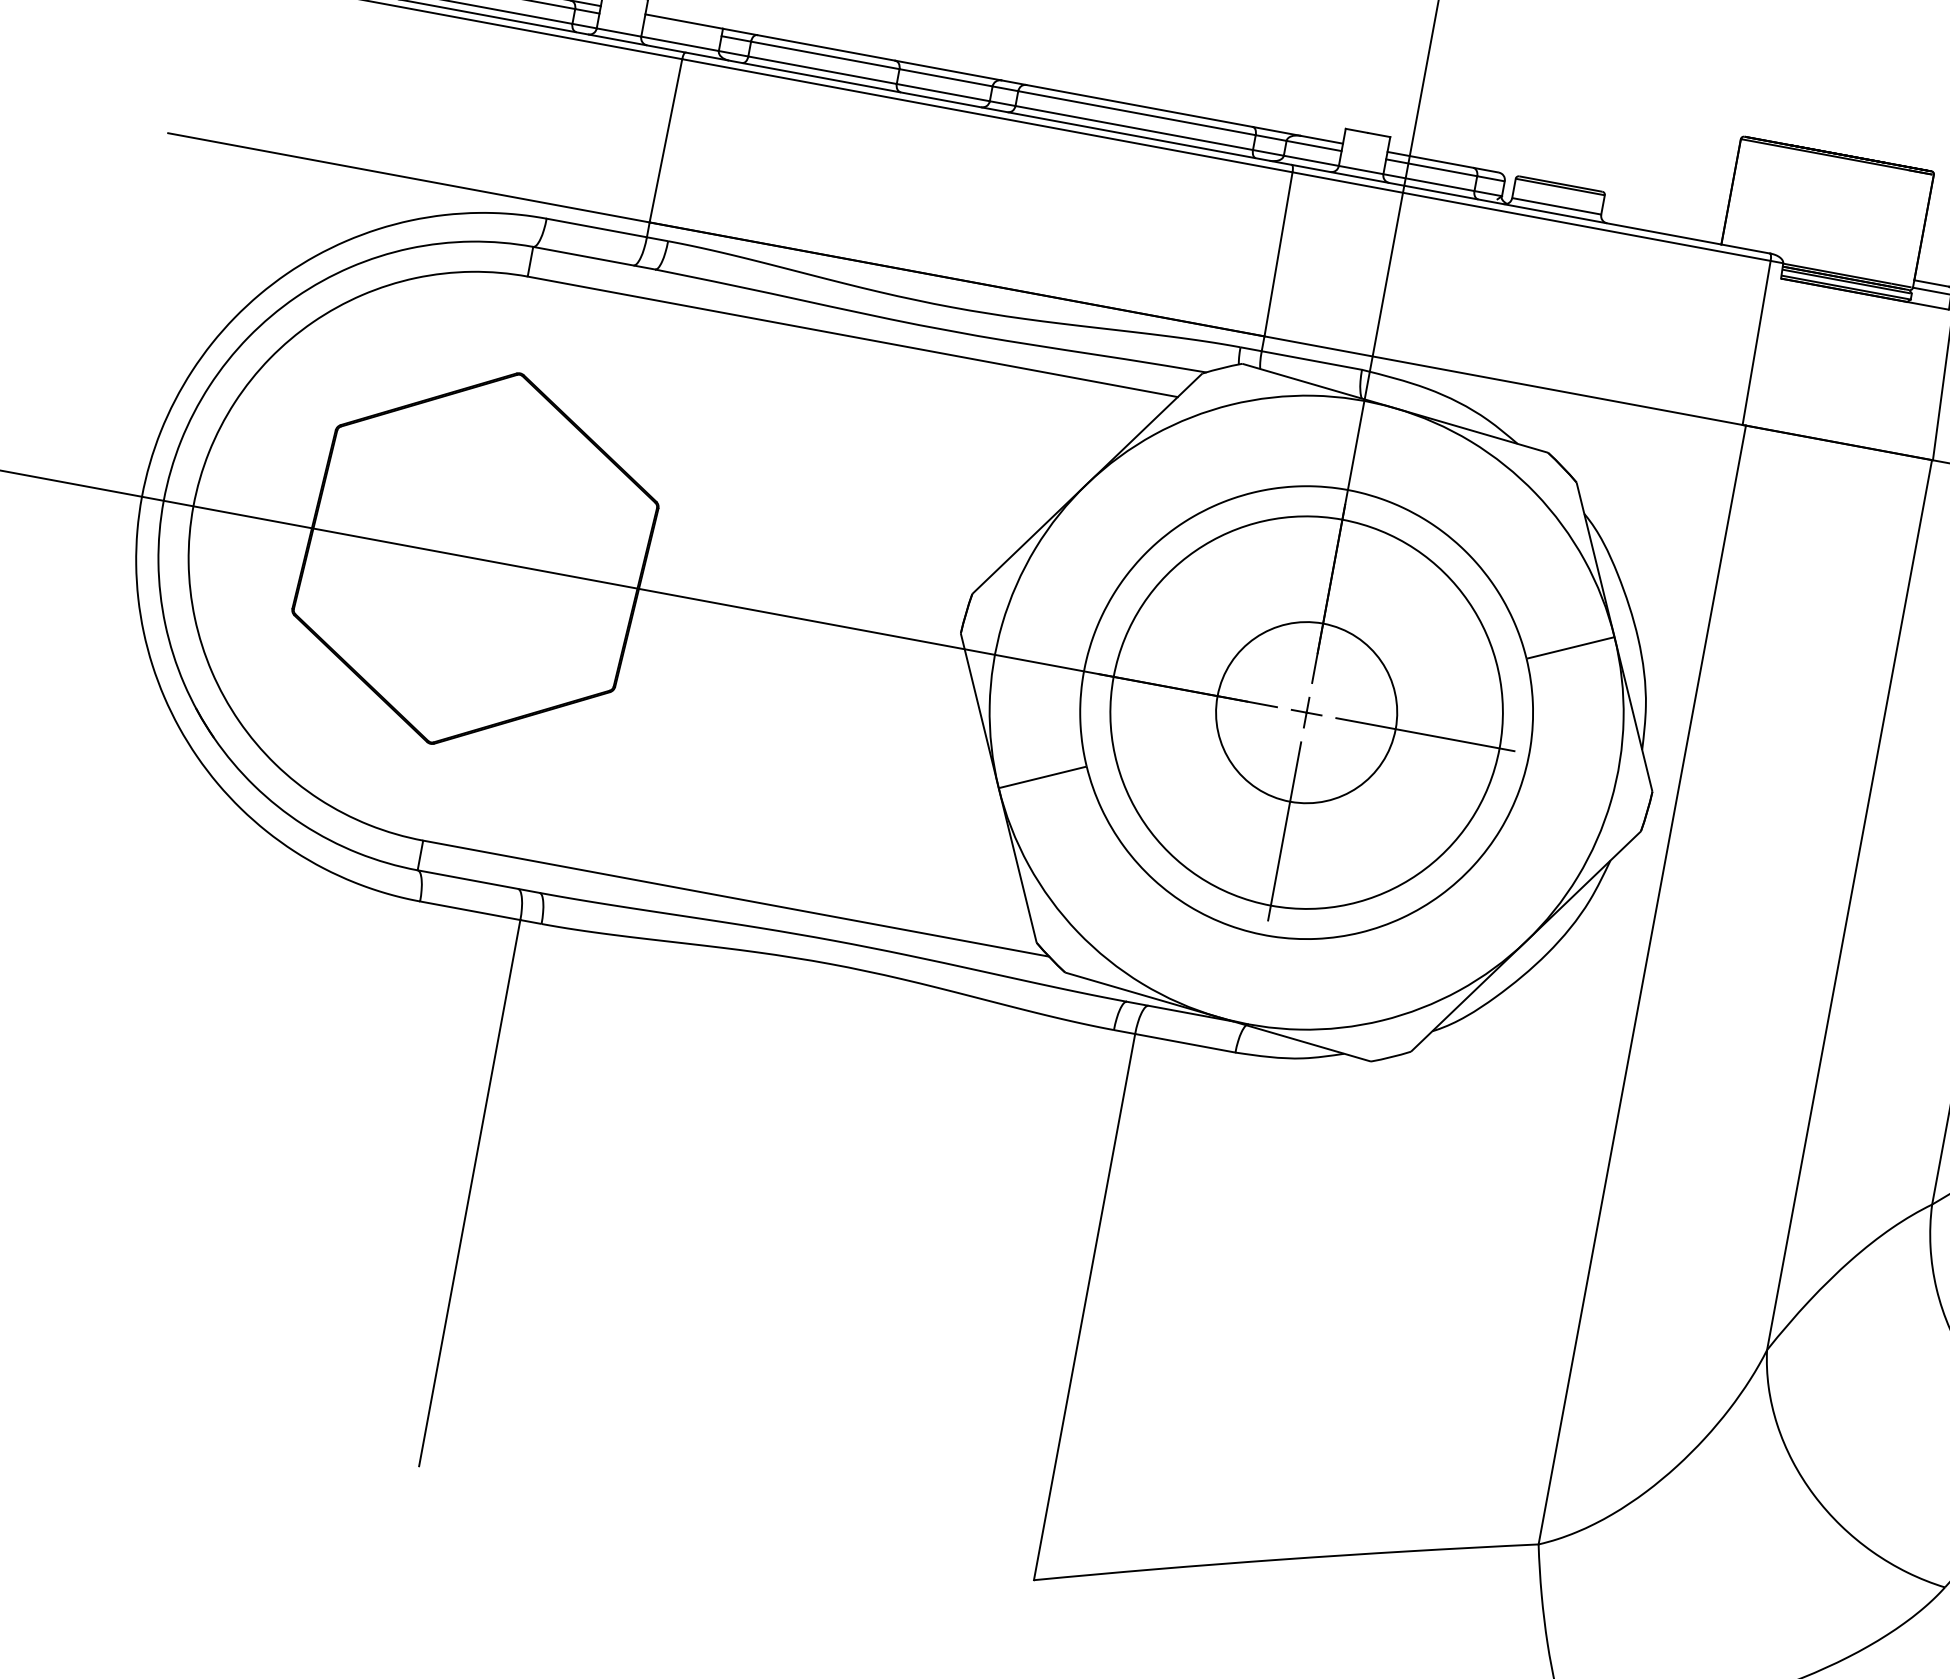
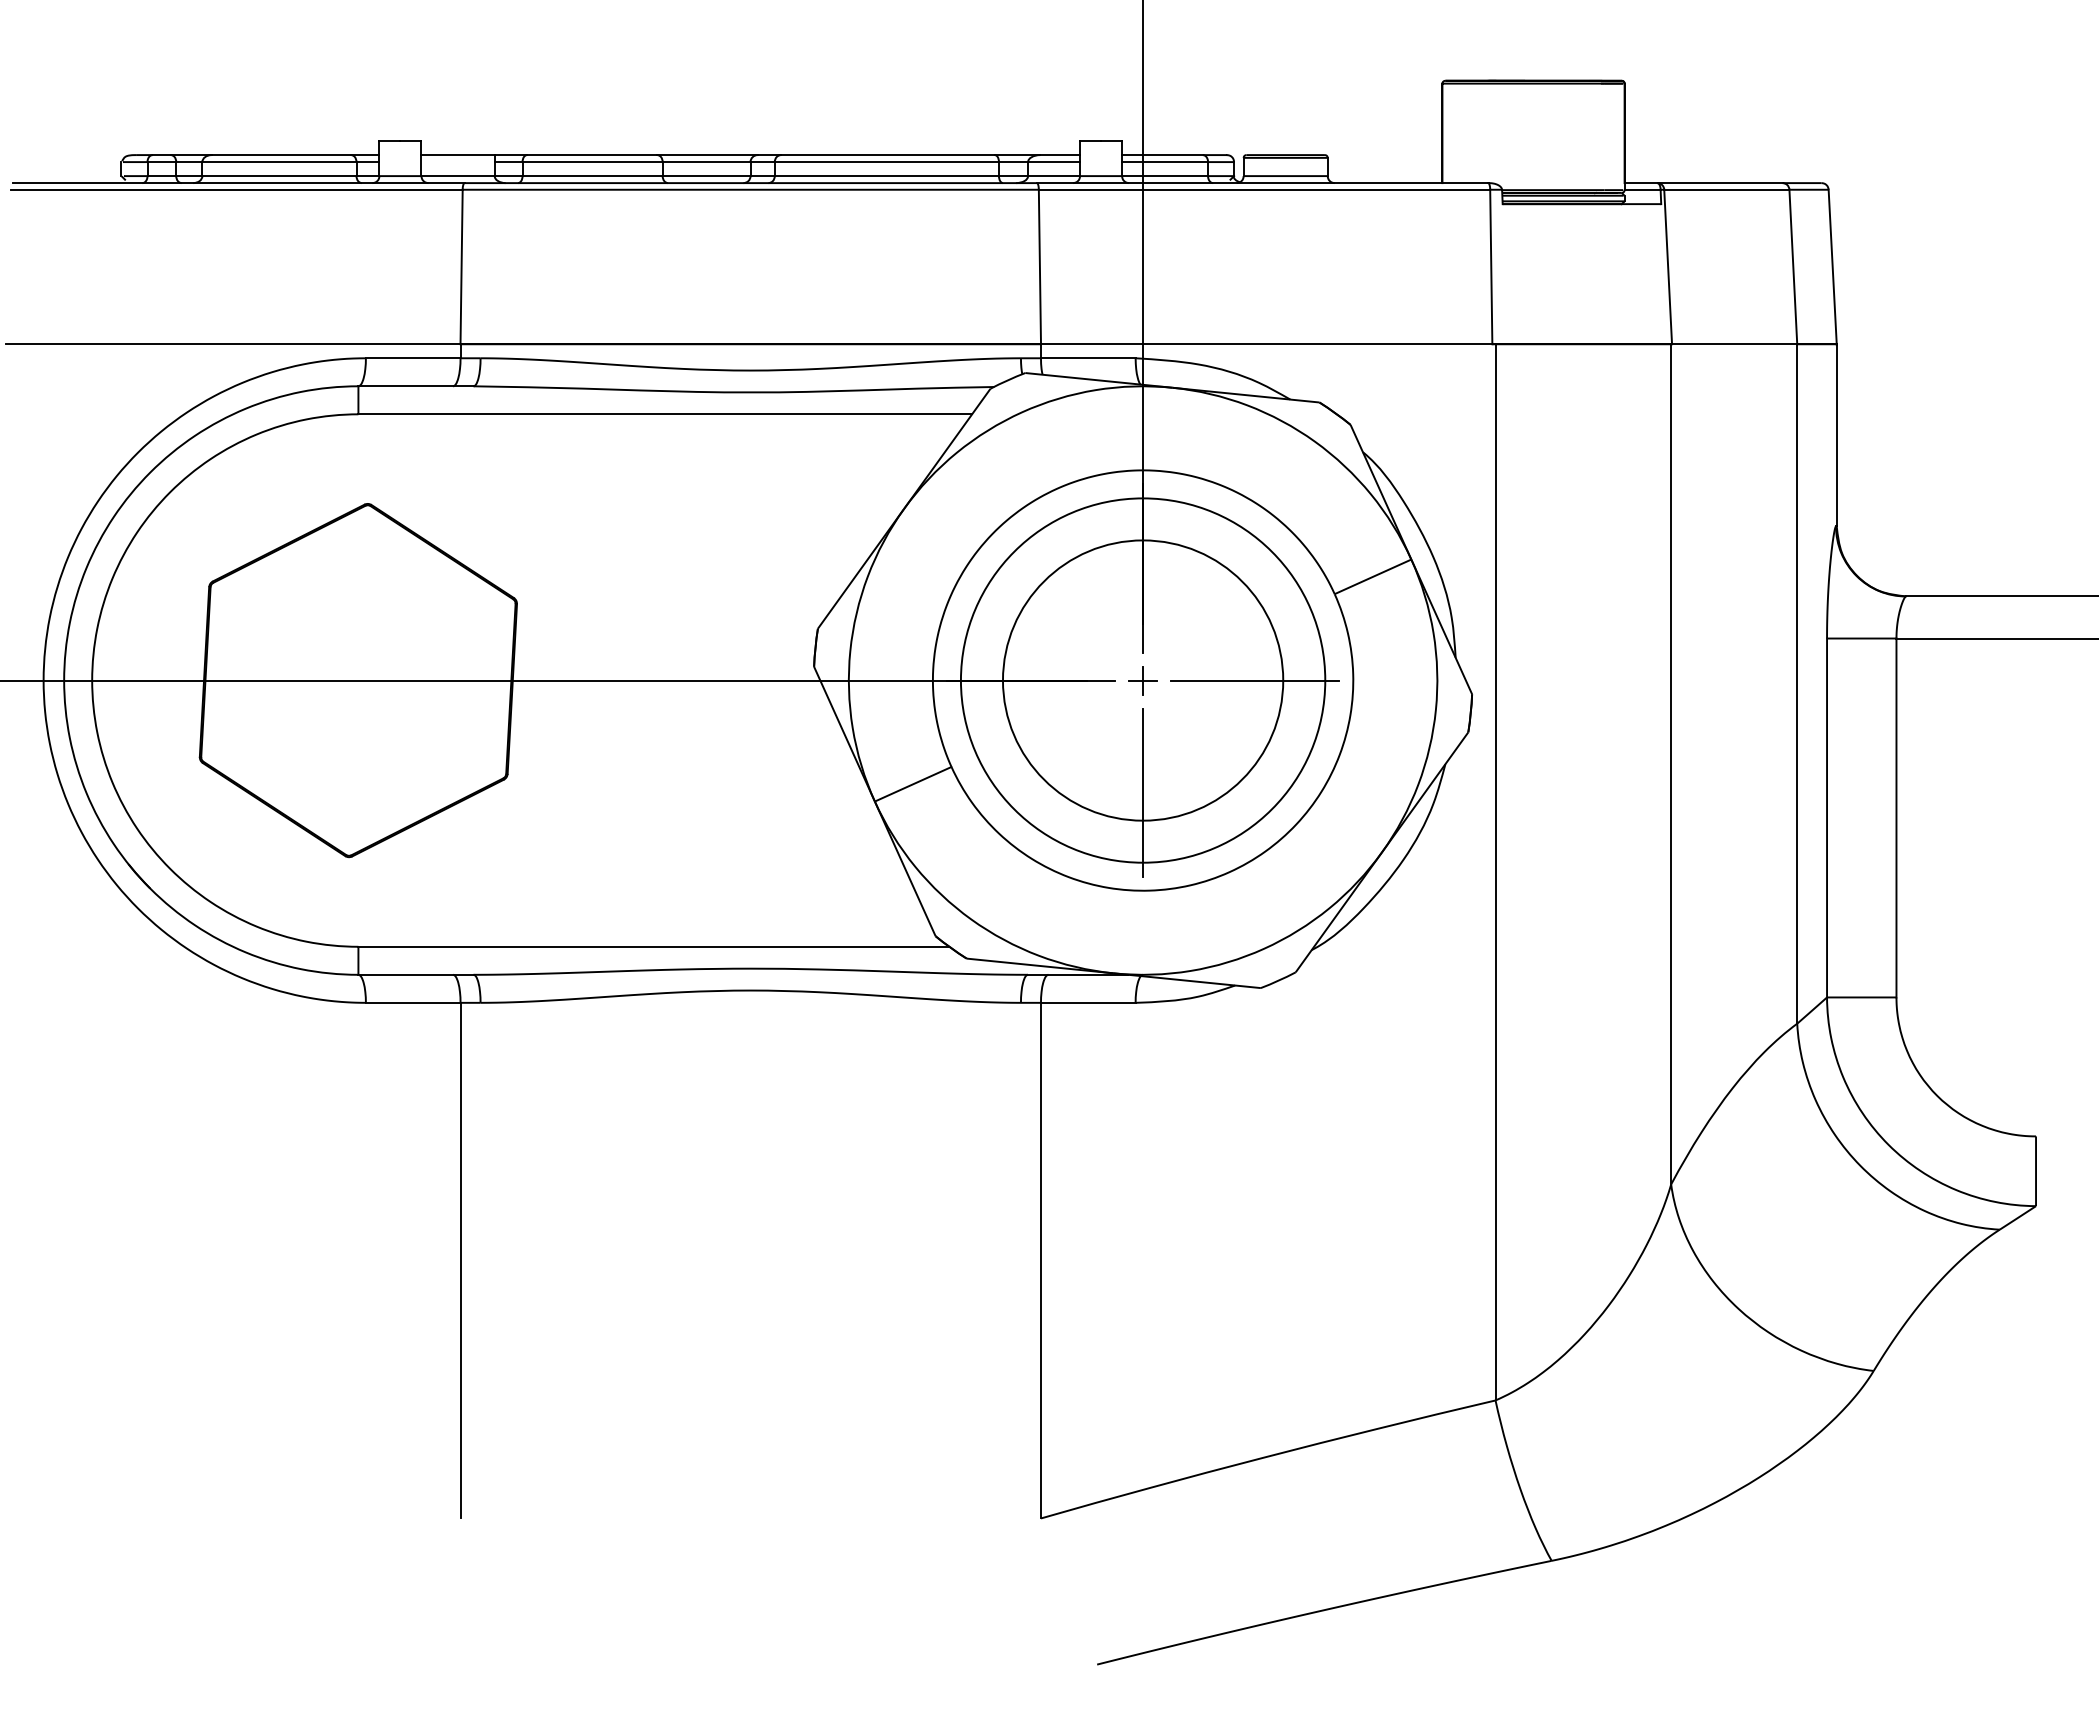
circle: (1306, 712) -> (1142, 680), size x1.67

